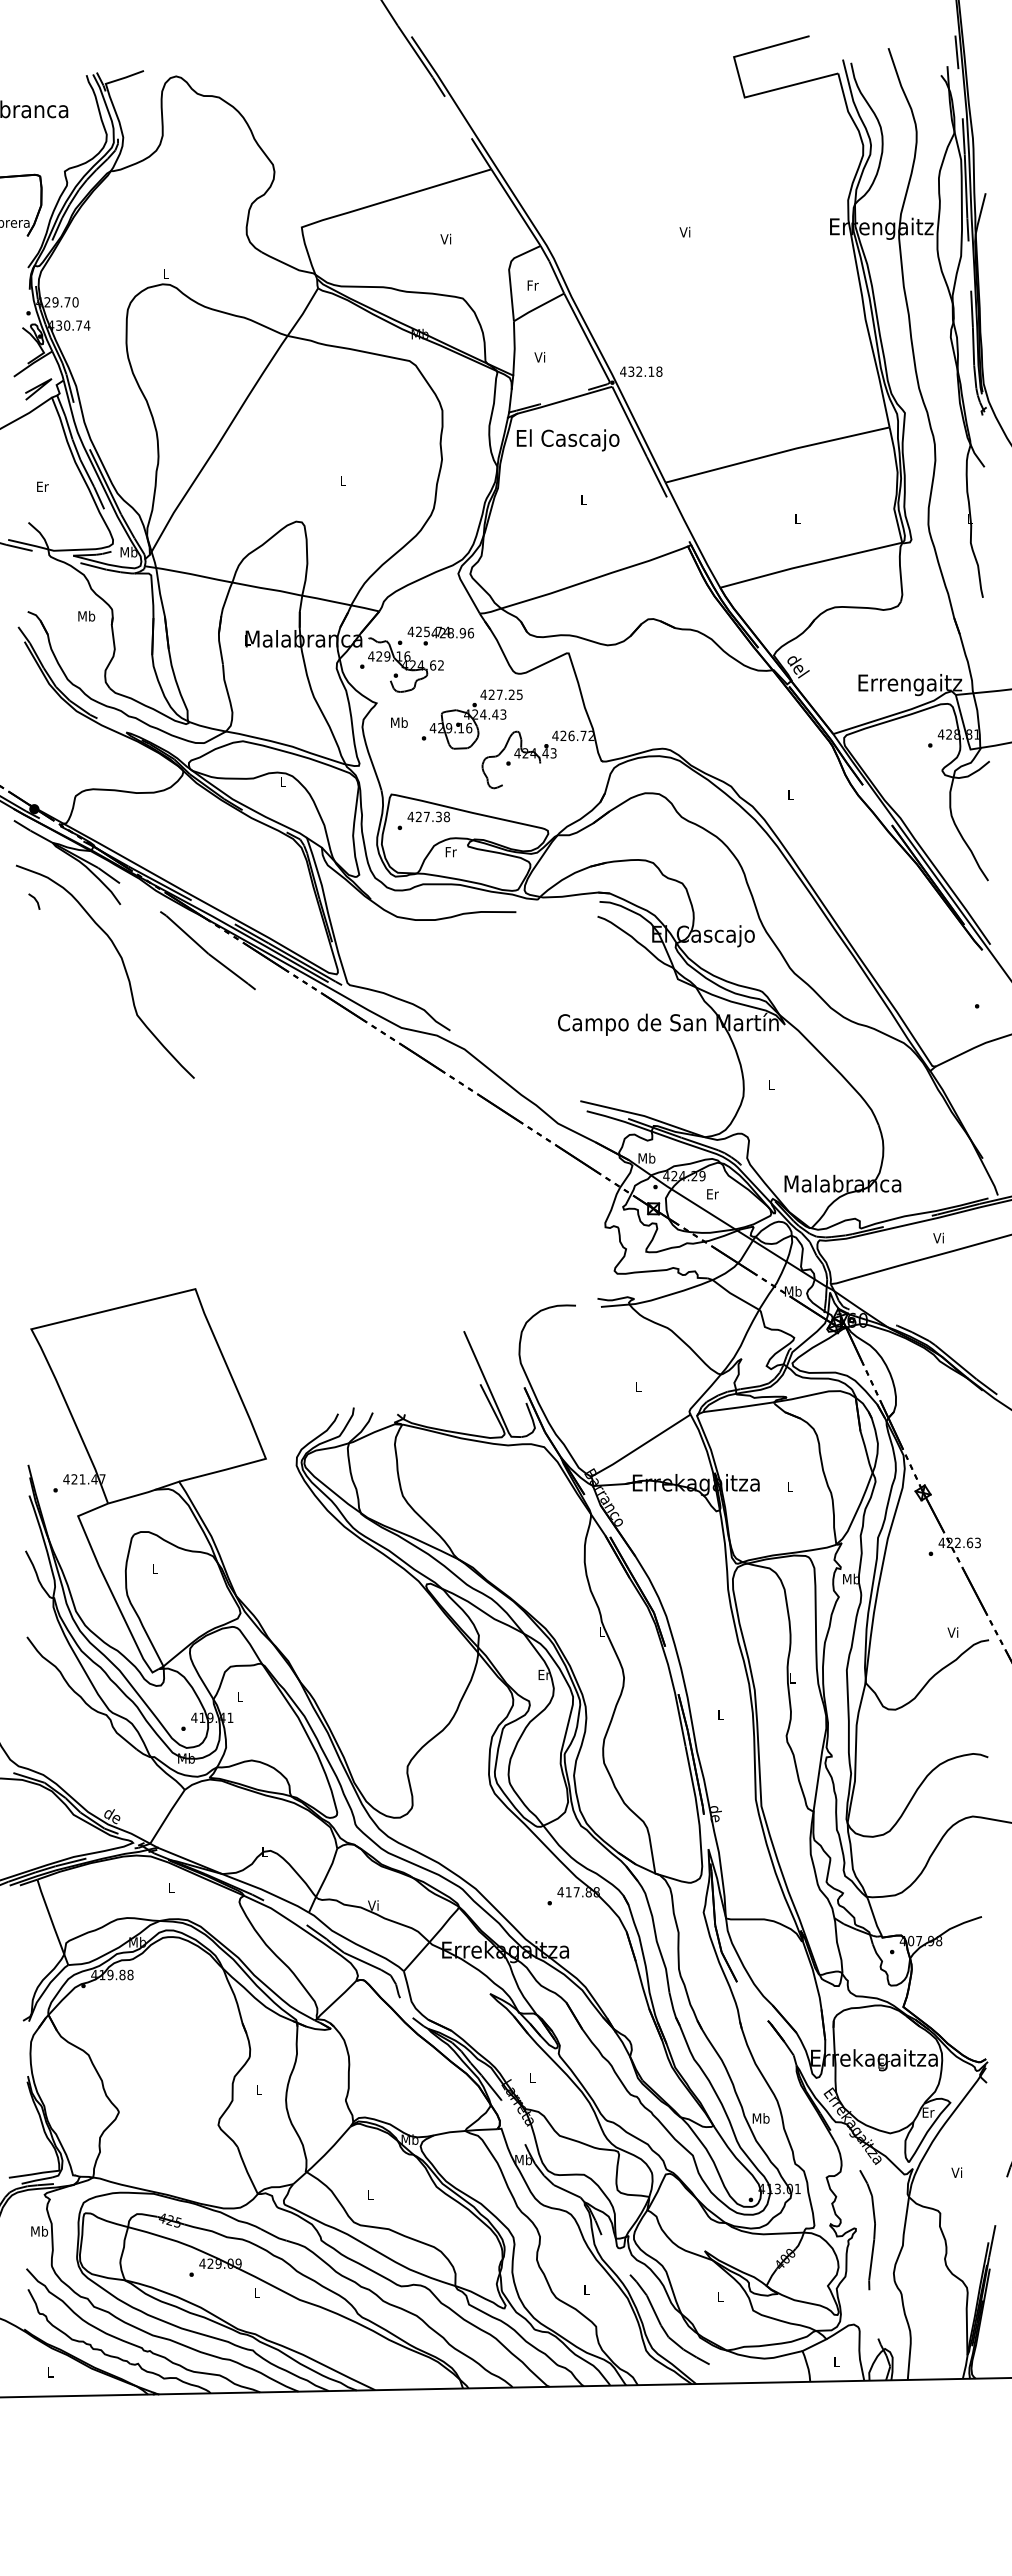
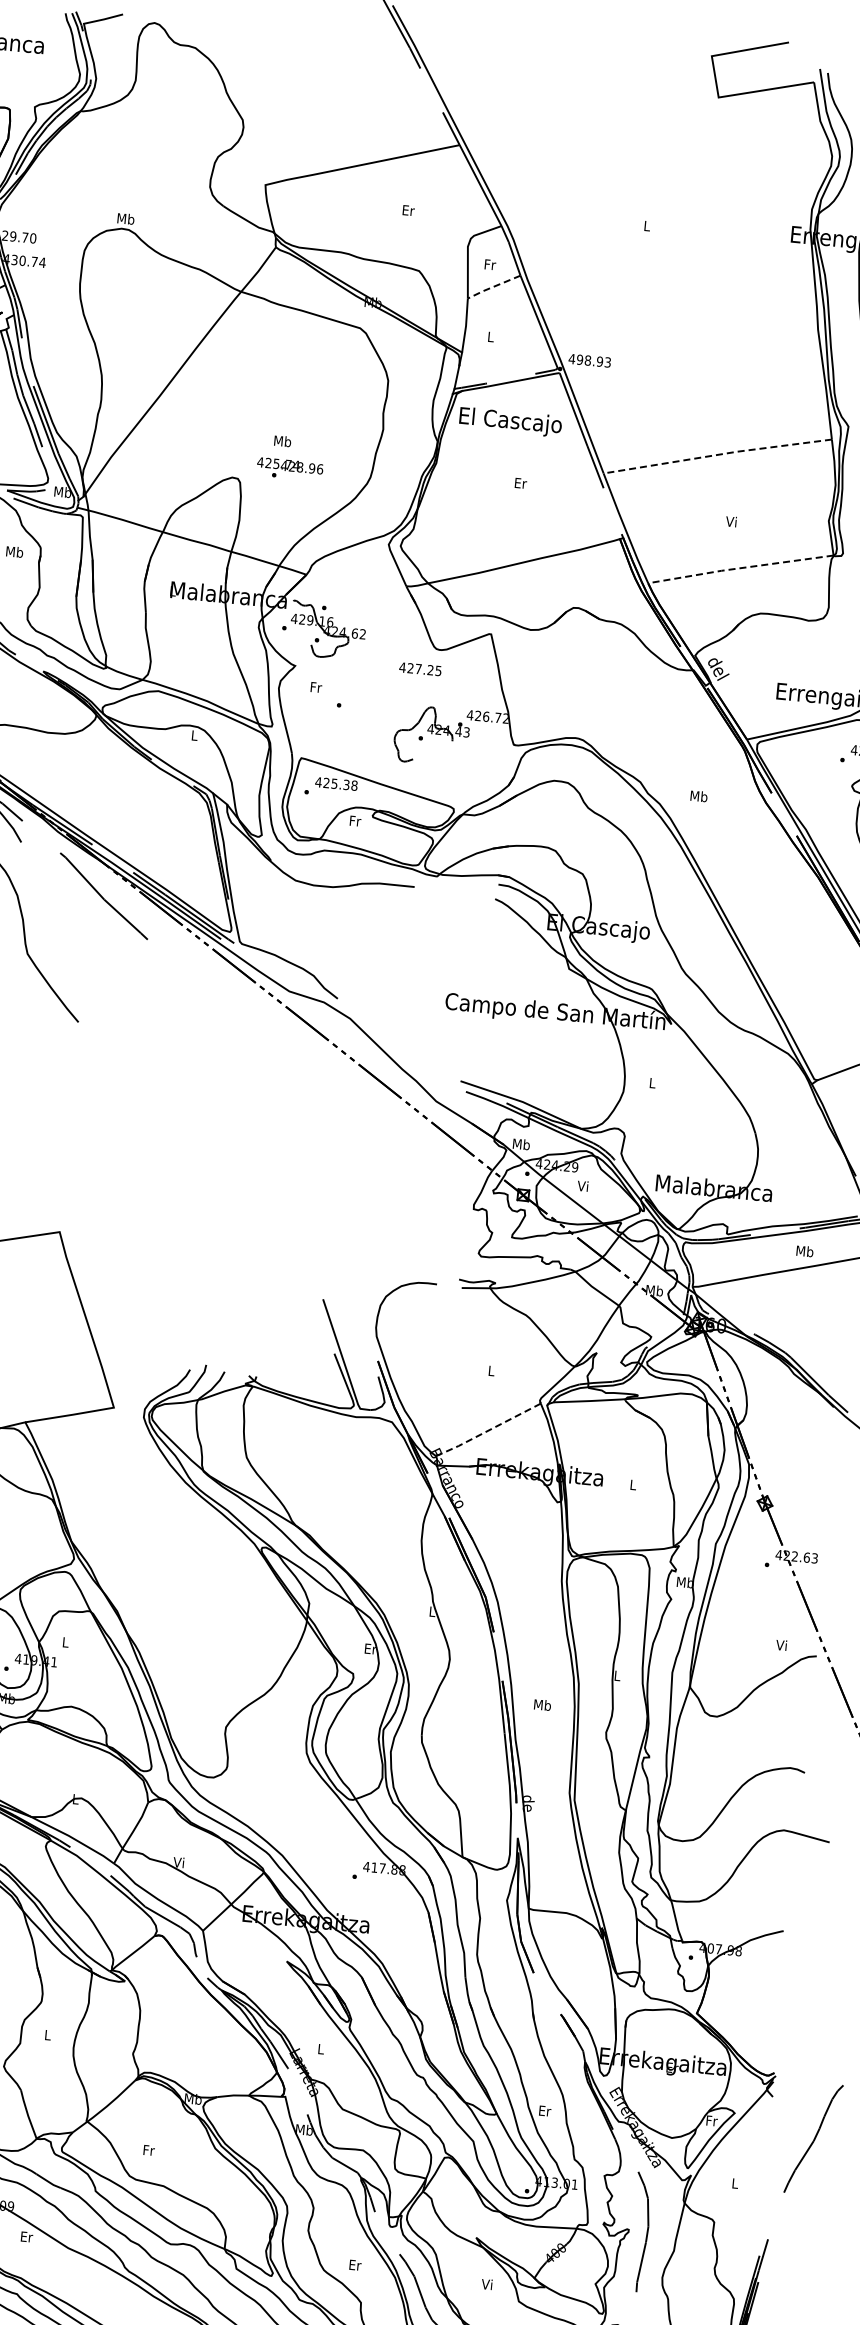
text: (684, 231) -> (646, 225), Vi -> L
text: (446, 238) -> (408, 209), Vi -> Er
text: (165, 273) -> (125, 218), L -> Mb
line: (538, 307) -> (493, 287), solid -> dashed
text: (539, 357) -> (489, 337), Vi -> L
text: (645, 371) -> (594, 360), 432.18 -> 498.93
line: (777, 453) -> (717, 454), solid -> dashed
text: (342, 480) -> (282, 440), L -> Mb
text: (584, 500) -> (521, 483), L -> Er
text: (797, 518) -> (731, 521), L -> Vi
line: (810, 564) -> (740, 568), solid -> dashed
text: (440, 635) -> (289, 468), moved
text: (399, 722) -> (316, 687), Mb -> Fr
part: (467, 726) -> (383, 697), removed
text: (790, 794) -> (698, 795), L -> Mb
text: (426, 817) -> (334, 784), 427.38 -> 425.38
text: (712, 1193) -> (583, 1185), Er -> Vi
text: (938, 1237) -> (804, 1250), Vi -> Mb
line: (641, 1446) -> (488, 1430), solid -> dashed
text: (720, 1714) -> (542, 1705), L -> Mb
text: (928, 2112) -> (712, 2120), Er -> Fr
text: (760, 2118) -> (544, 2110), Mb -> Er
text: (956, 2172) -> (734, 2183), Vi -> L
text: (370, 2194) -> (148, 2149), L -> Fr
text: (587, 2289) -> (355, 2264), L -> Er
text: (257, 2292) -> (27, 2236), L -> Er
text: (719, 2296) -> (486, 2284), L -> Vi

